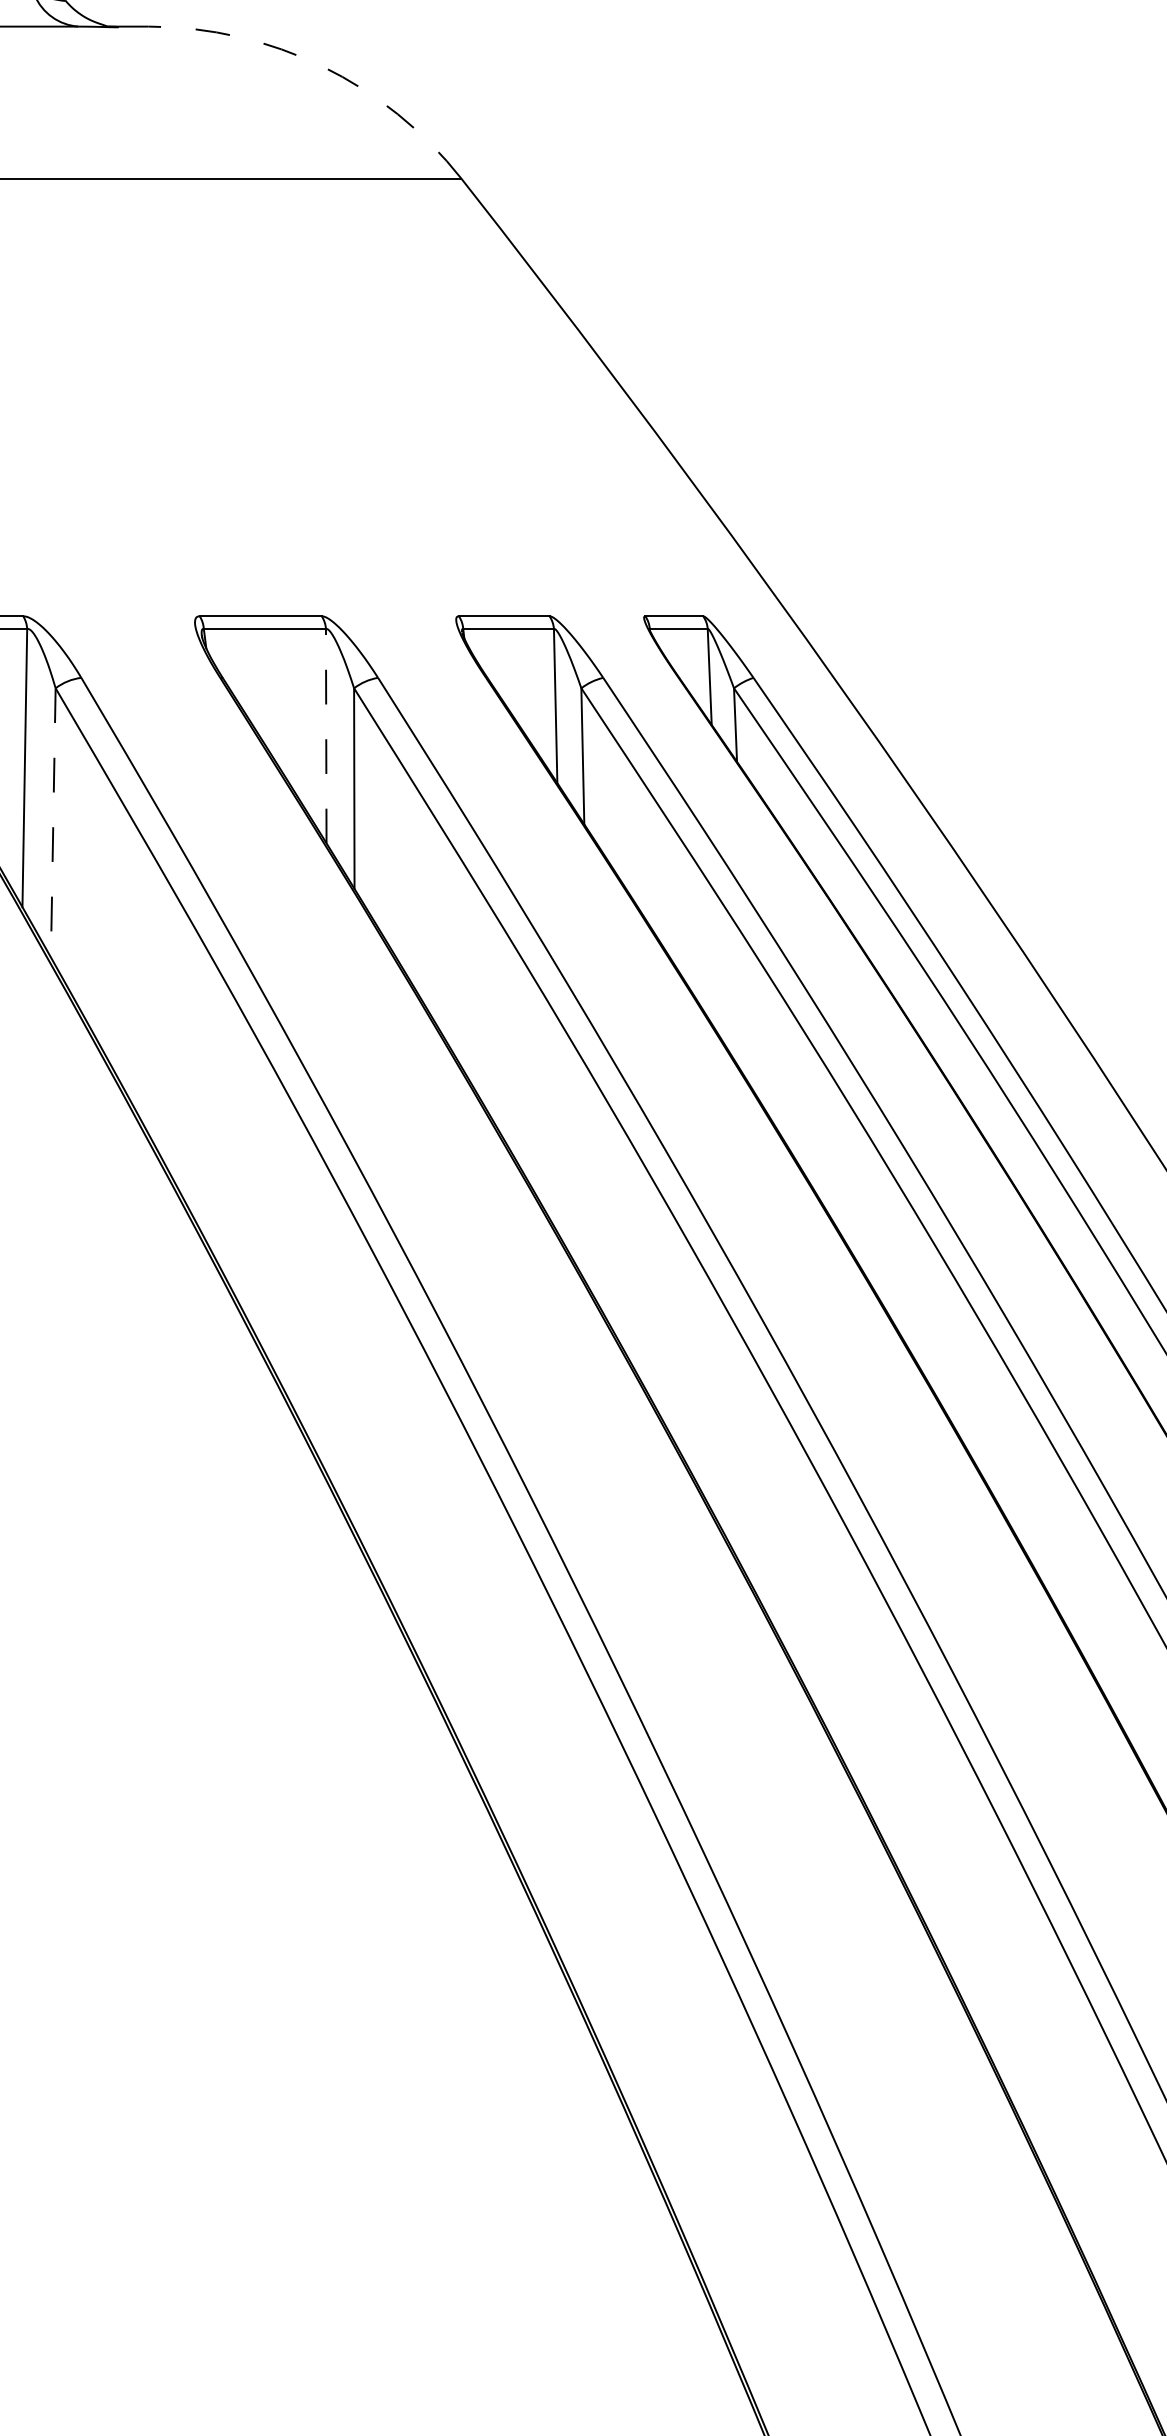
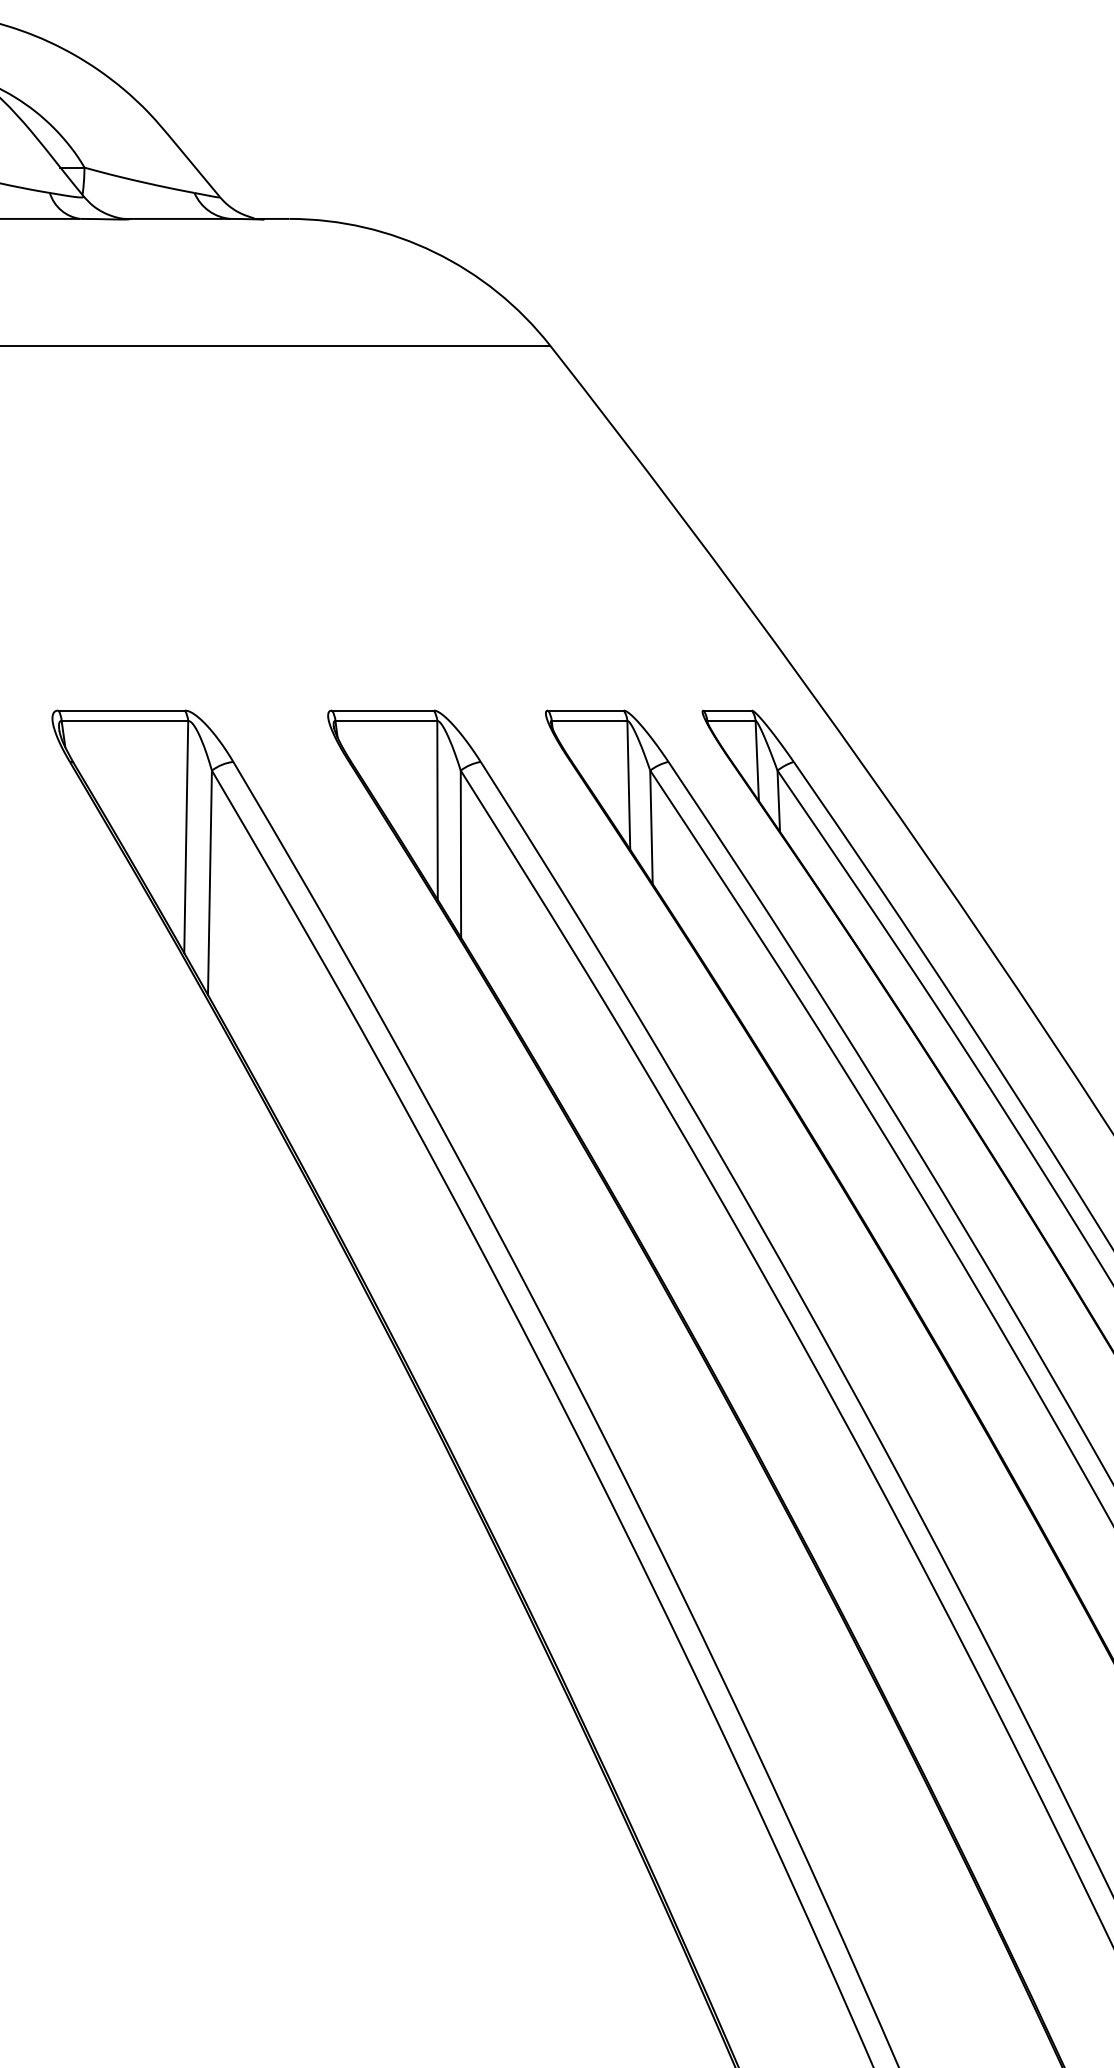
arc: (322, 66) -> (434, 252), dashed -> solid
line: (326, 736) -> (437, 810), dashed -> solid
line: (52, 823) -> (209, 883), dashed -> solid

